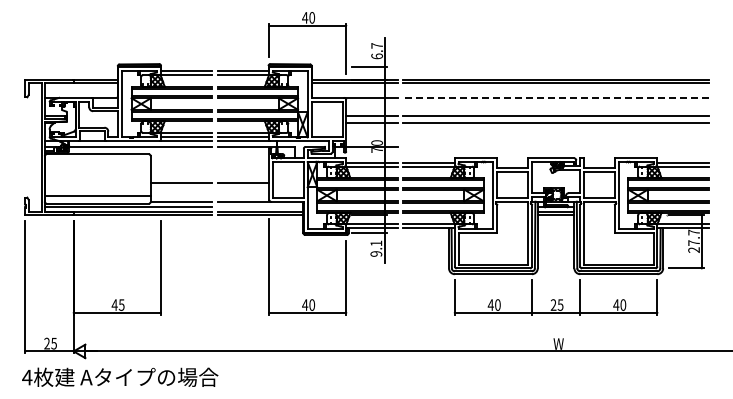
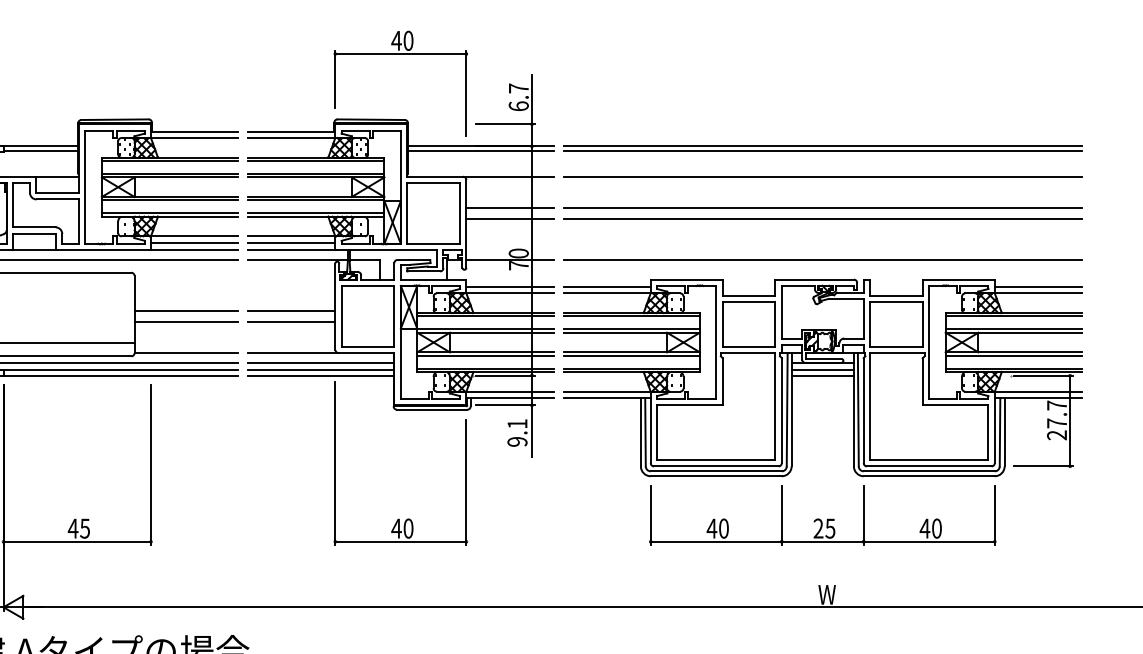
line: (556, 97) -> (823, 176), dashed -> solid
line: (555, 146) -> (821, 259), added
line: (180, 176) -> (184, 310), added
line: (243, 176) -> (291, 310), added
line: (260, 207) -> (320, 362), added

